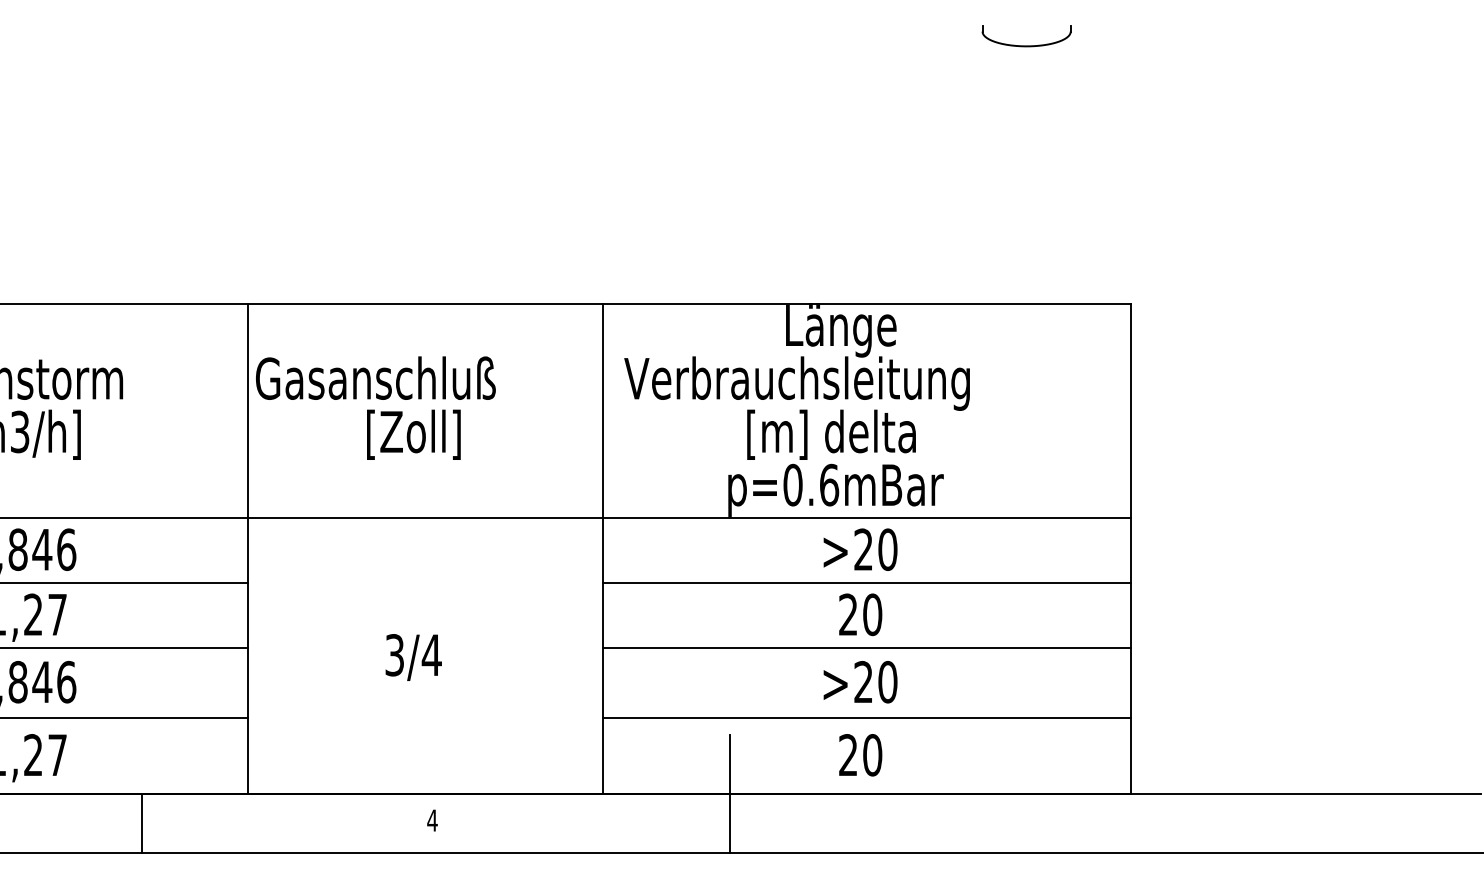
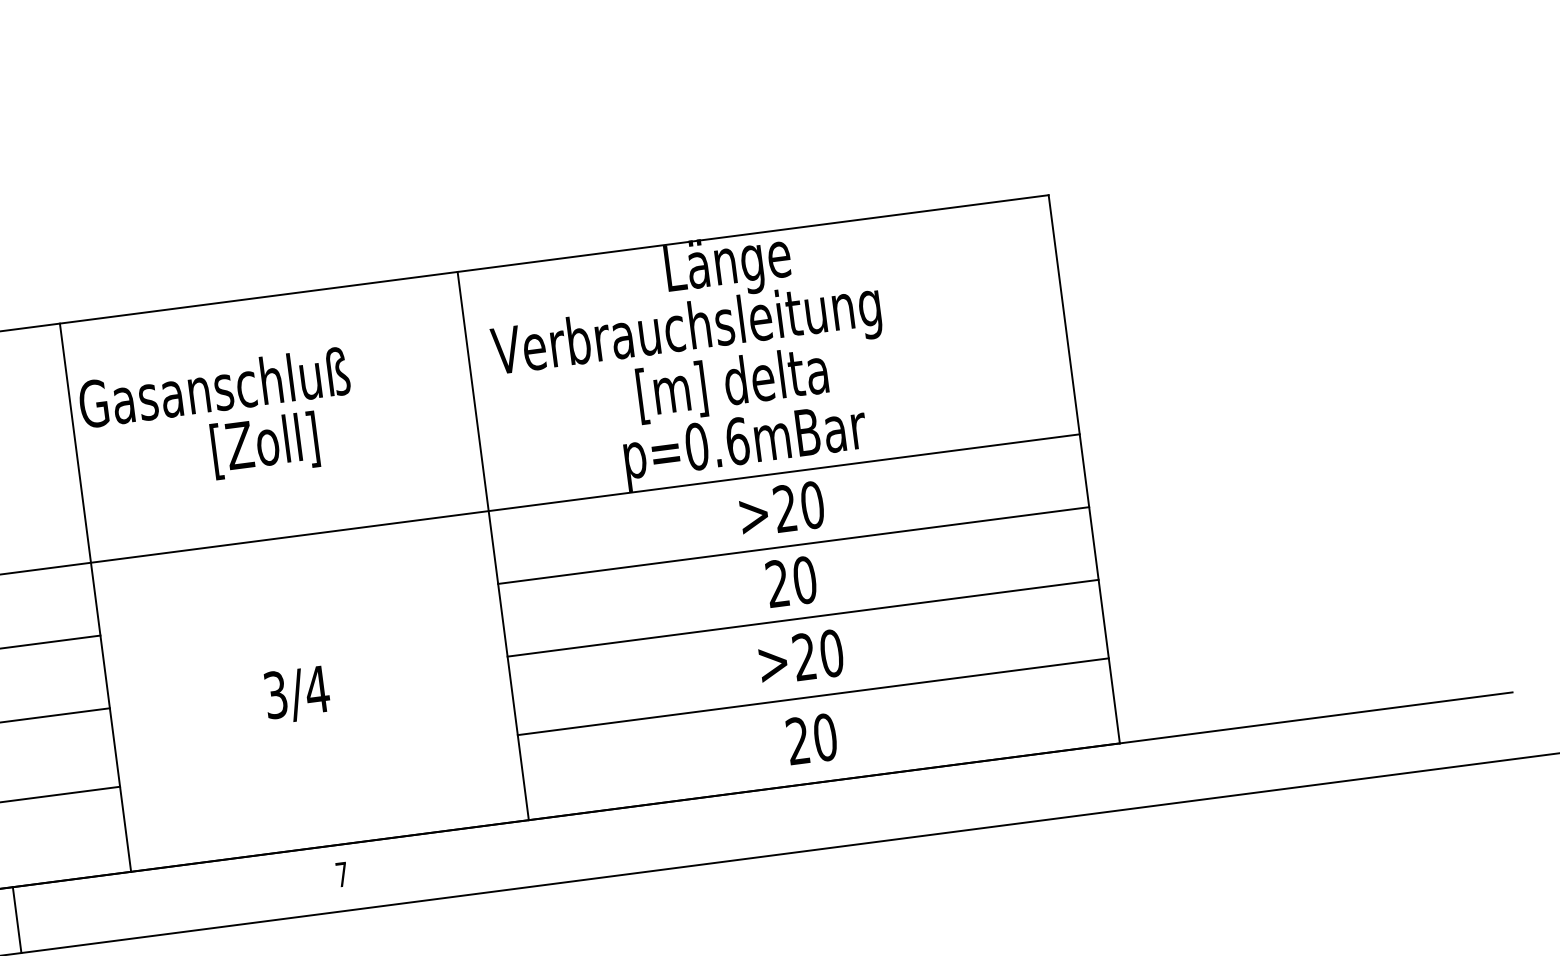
line: (730, 793) -> (671, 800), removed
text: (432, 820) -> (342, 874), 4 -> 7

